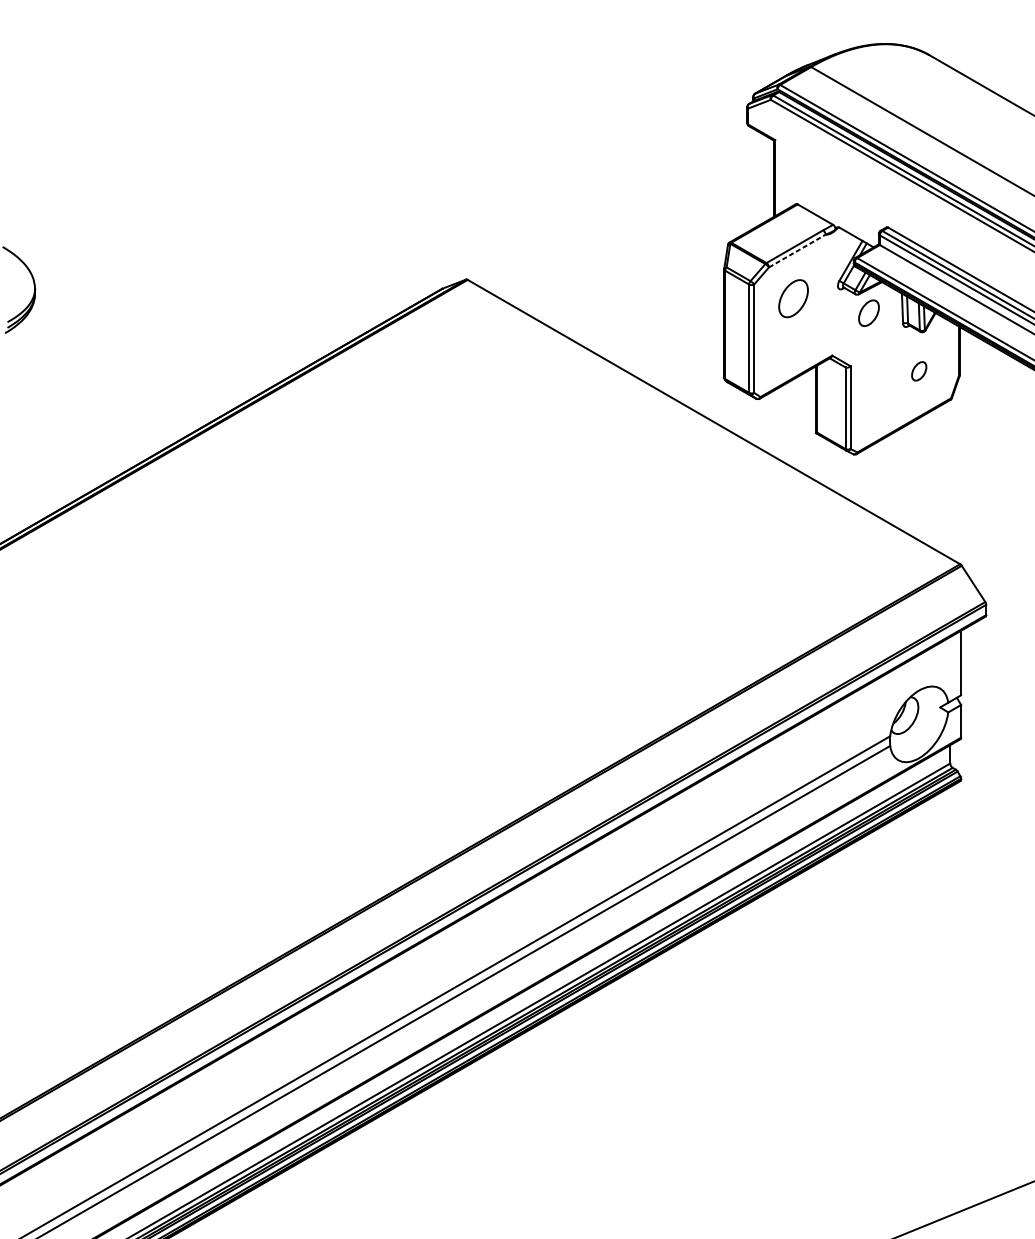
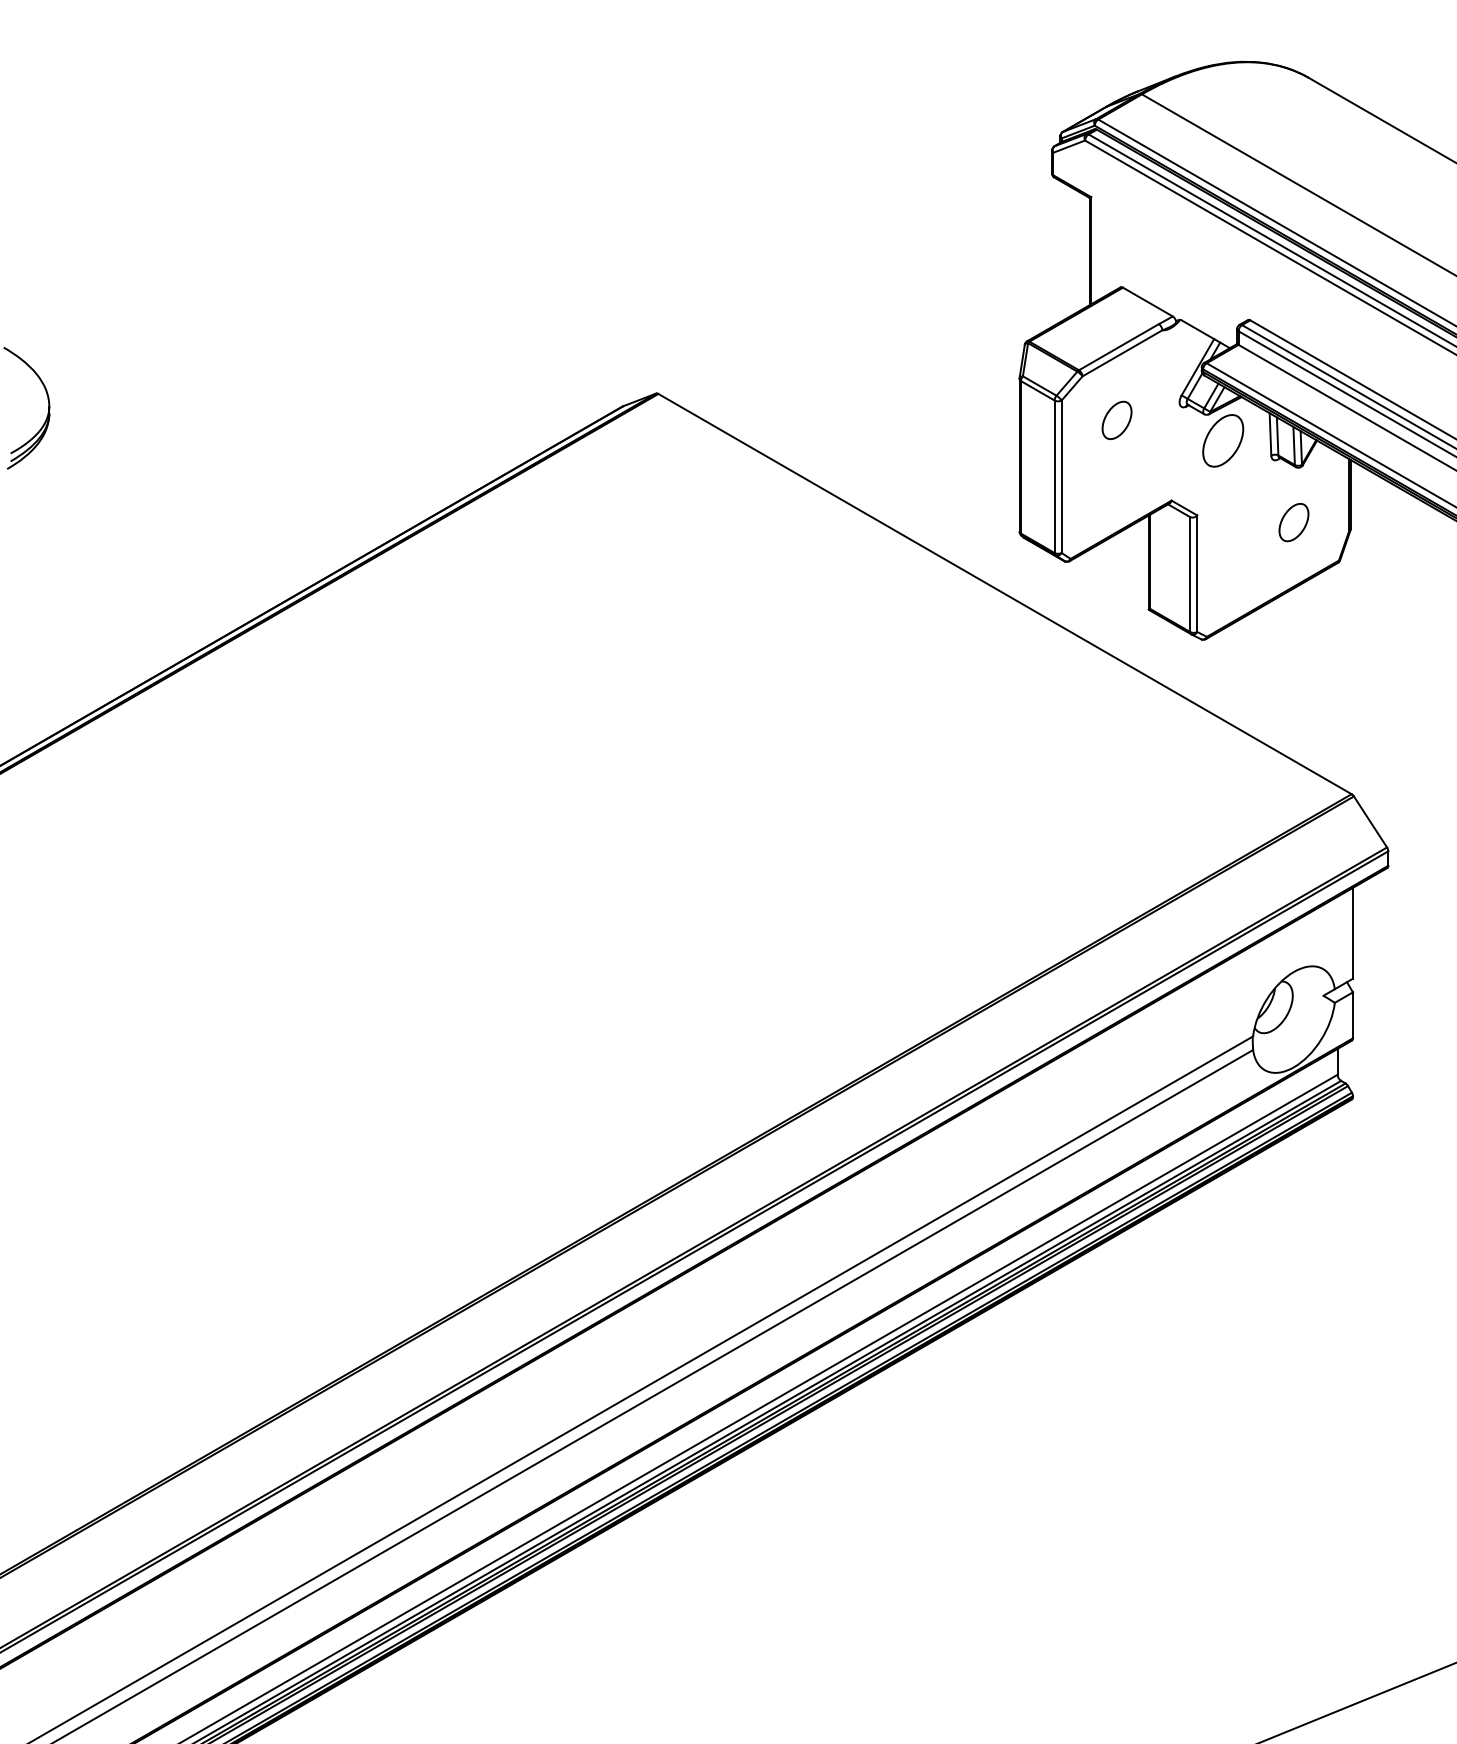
line: (797, 251) -> (1122, 353), dashed -> solid
part: (793, 298) -> (1116, 420), size x0.71
part: (869, 312) -> (1223, 440), size x1.43
part: (918, 371) -> (1293, 522), size x1.43

